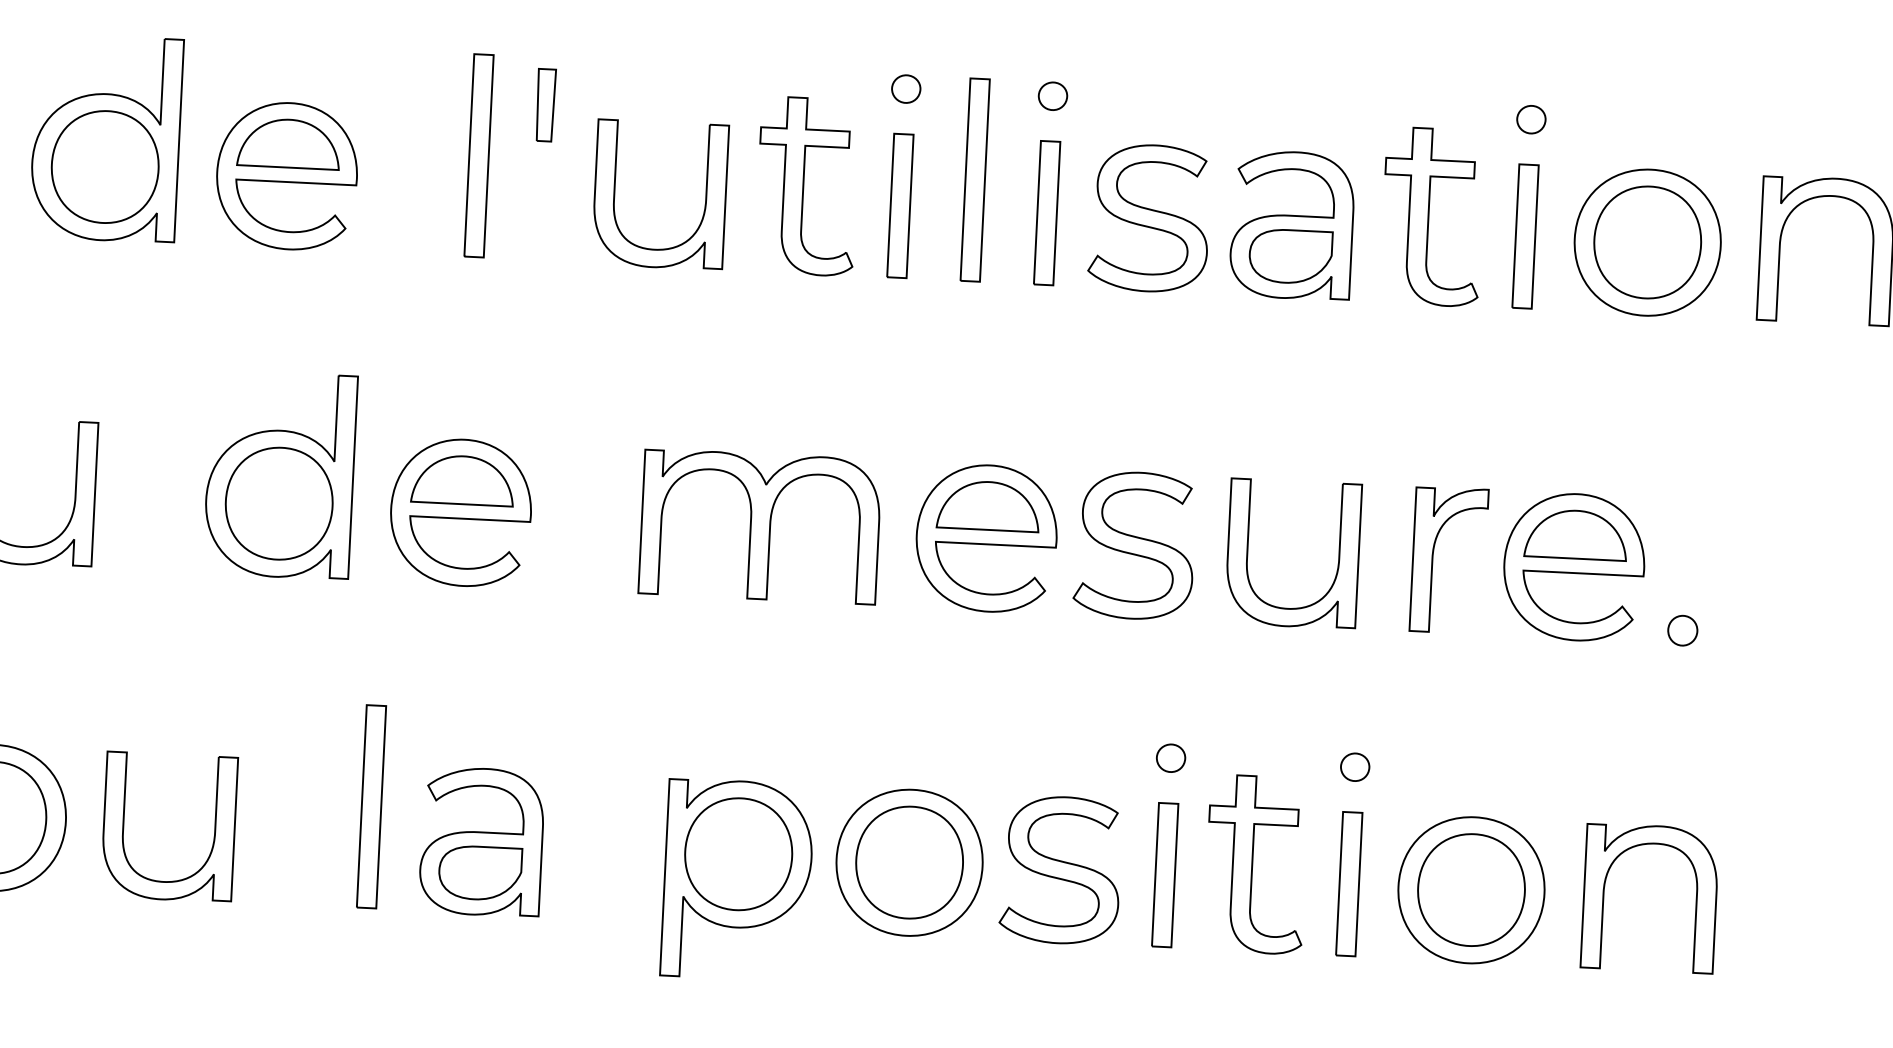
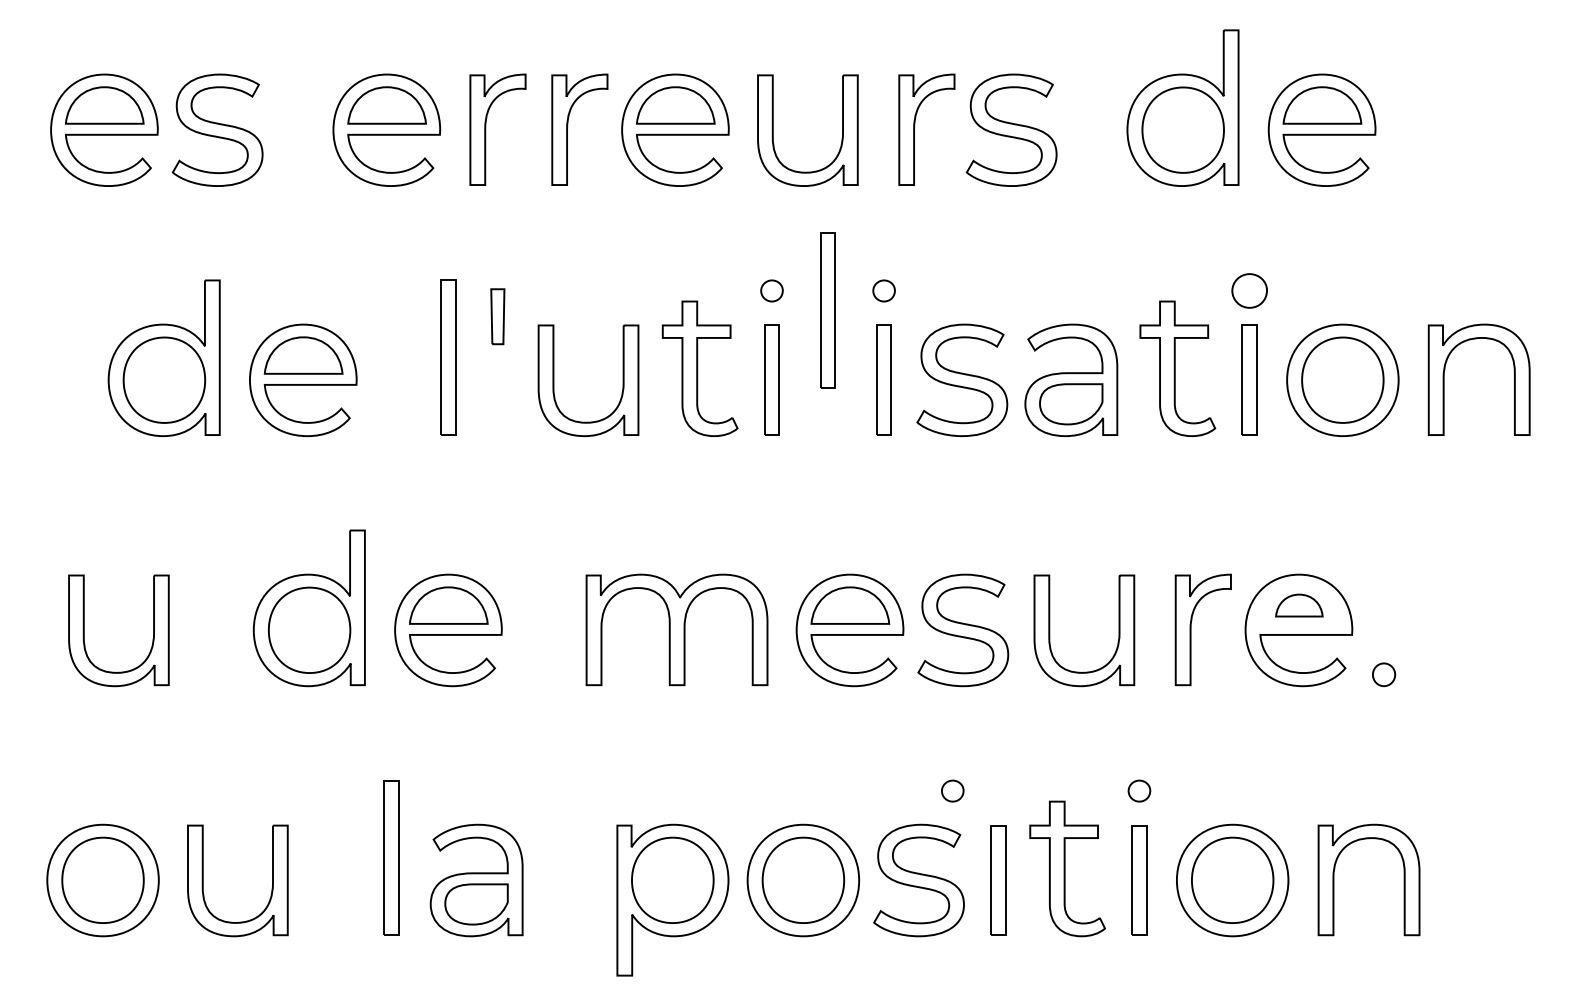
part: (1531, 119) -> (1249, 290), size x1.6
part: (974, 179) -> (827, 310), moved
part: (1576, 534) -> (1299, 605), size x0.6
part: (1170, 757) -> (952, 790), moved

